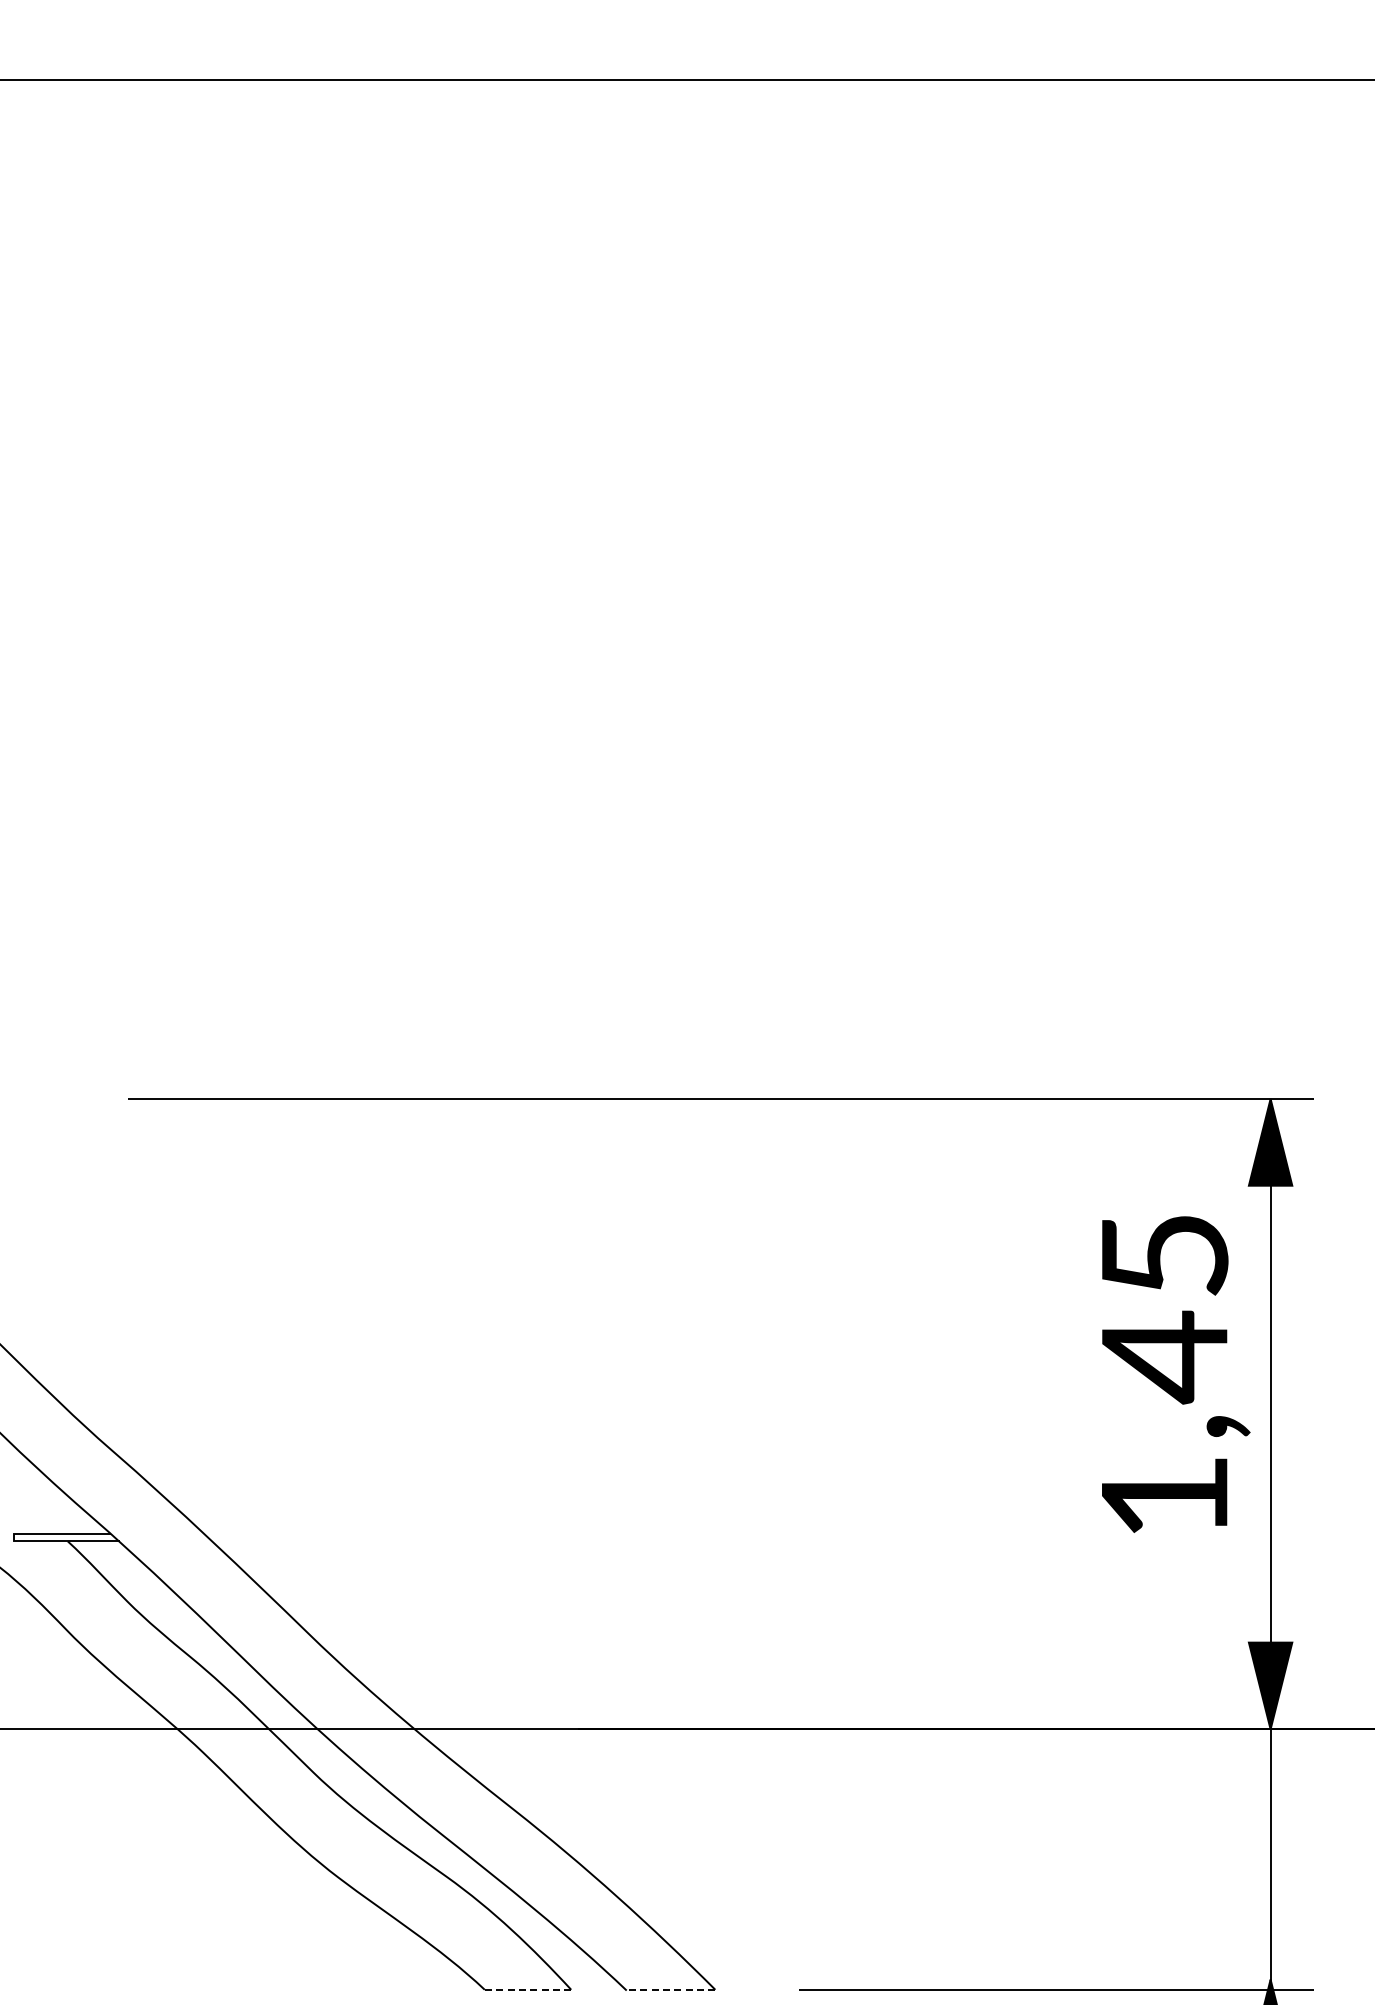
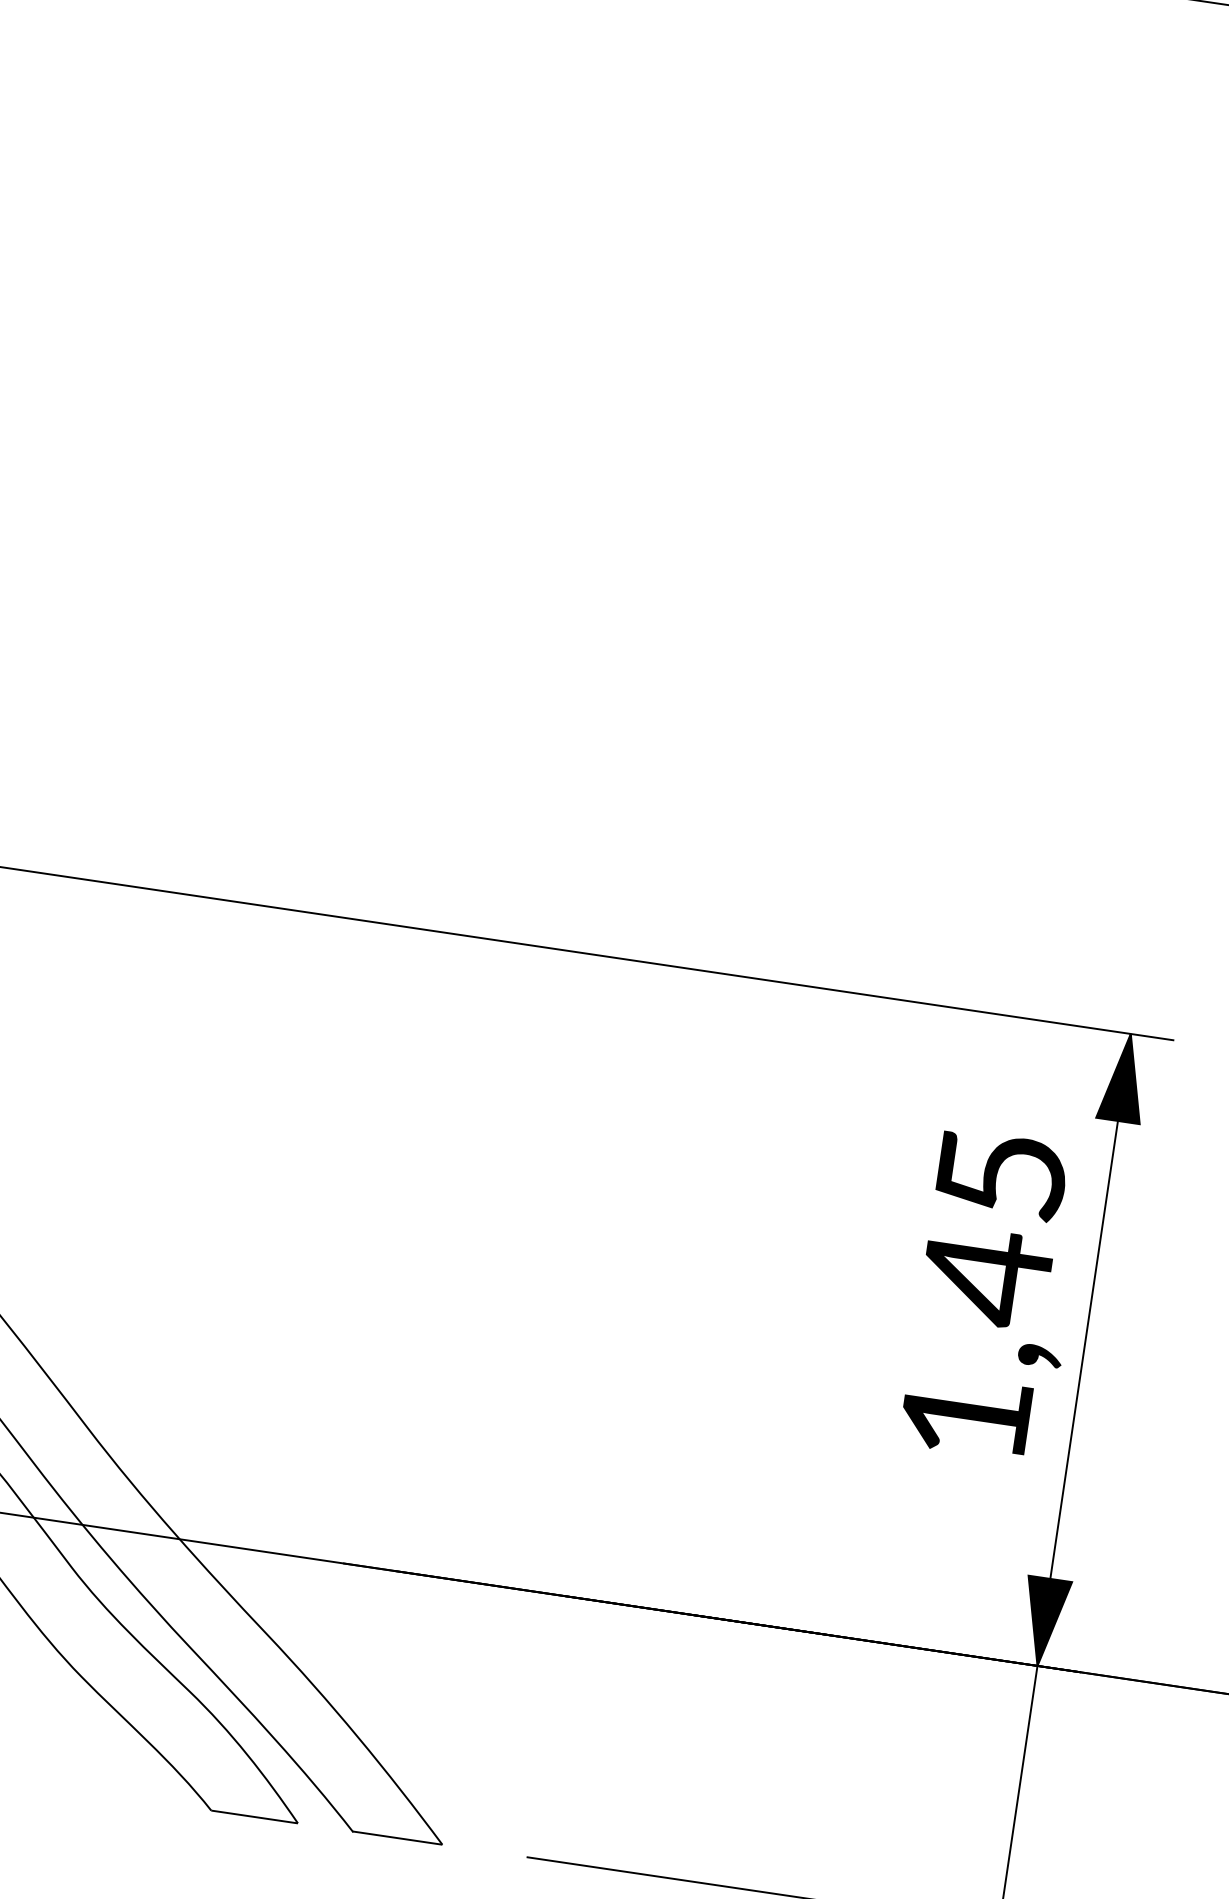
line: (527, 1989) -> (254, 1816), dashed -> solid
line: (670, 1989) -> (397, 1837), dashed -> solid

